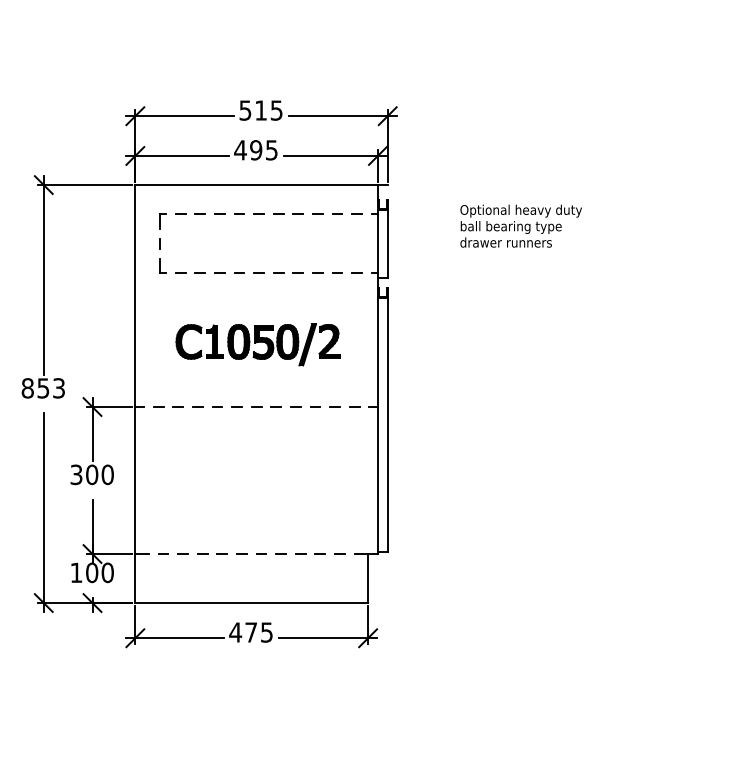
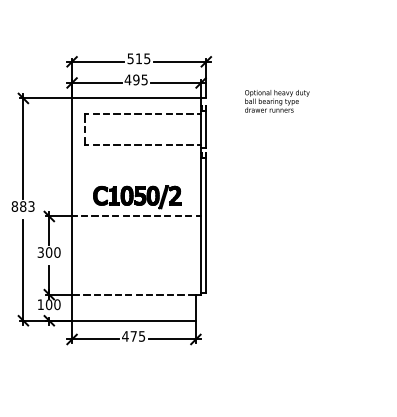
text: (521, 226) -> (277, 101), moved
part: (258, 344) -> (137, 197), moved
text: (43, 388) -> (23, 206), 853 -> 883

